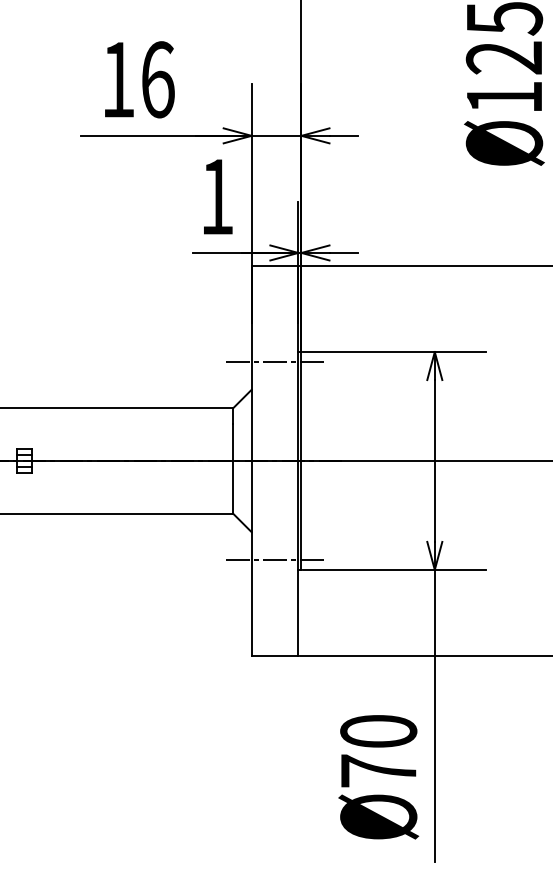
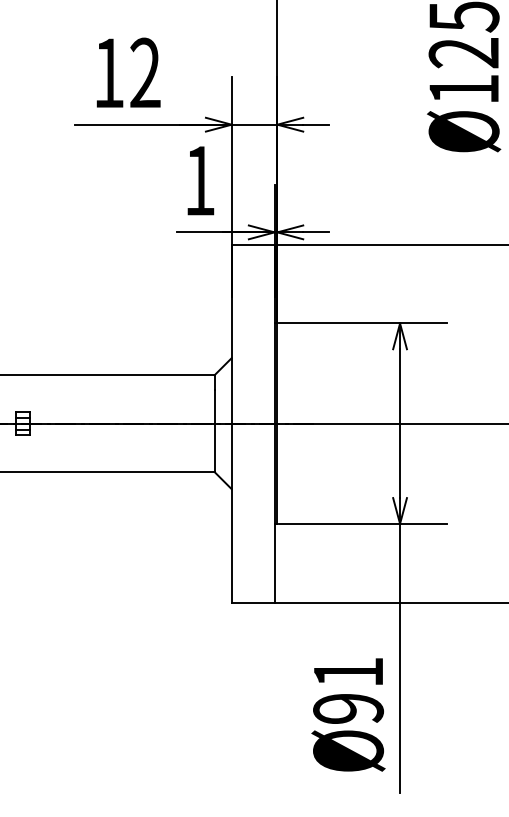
text: (157, 79) -> (145, 72), 16 -> 12
line: (274, 361) -> (252, 332), removed
line: (274, 560) -> (252, 515), removed
text: (378, 751) -> (348, 690), Ø70 -> Ø91

